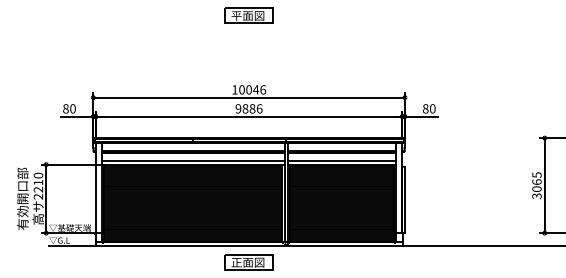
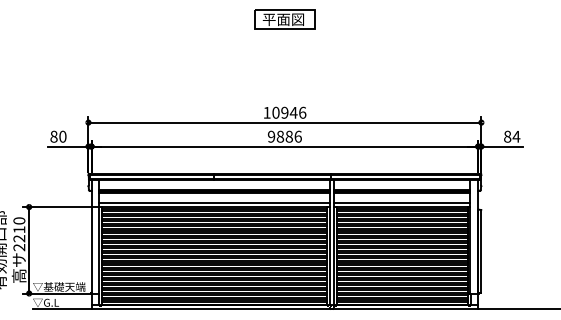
text: (248, 89) -> (284, 112), 10046 -> 10946
text: (432, 108) -> (516, 136), 80 -> 84

